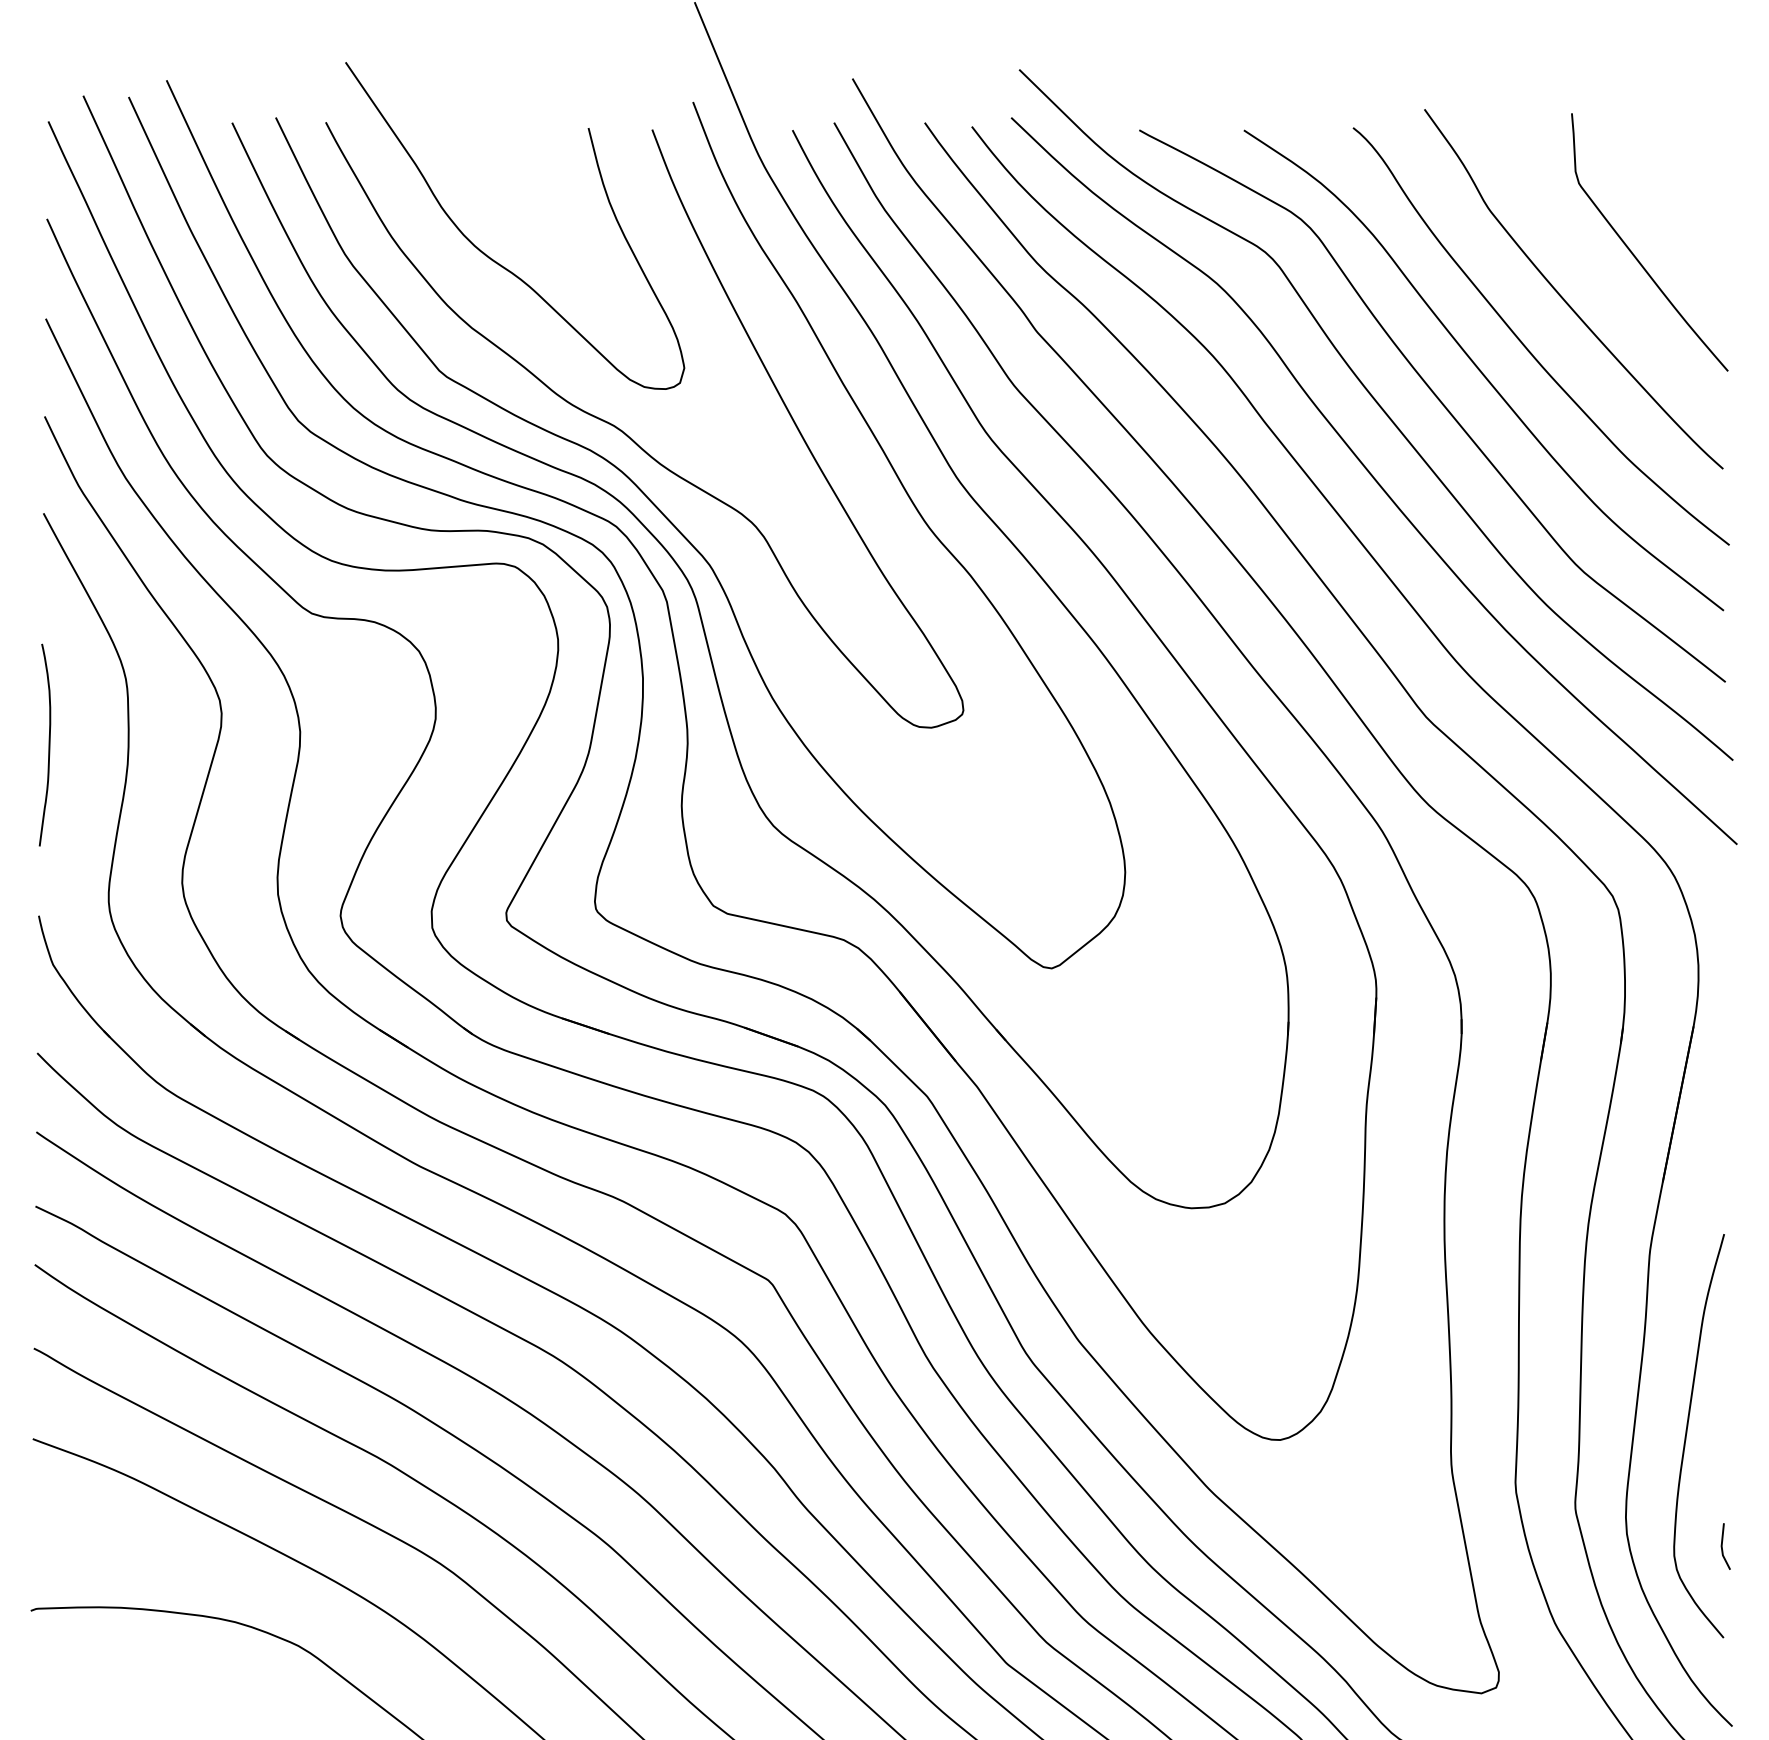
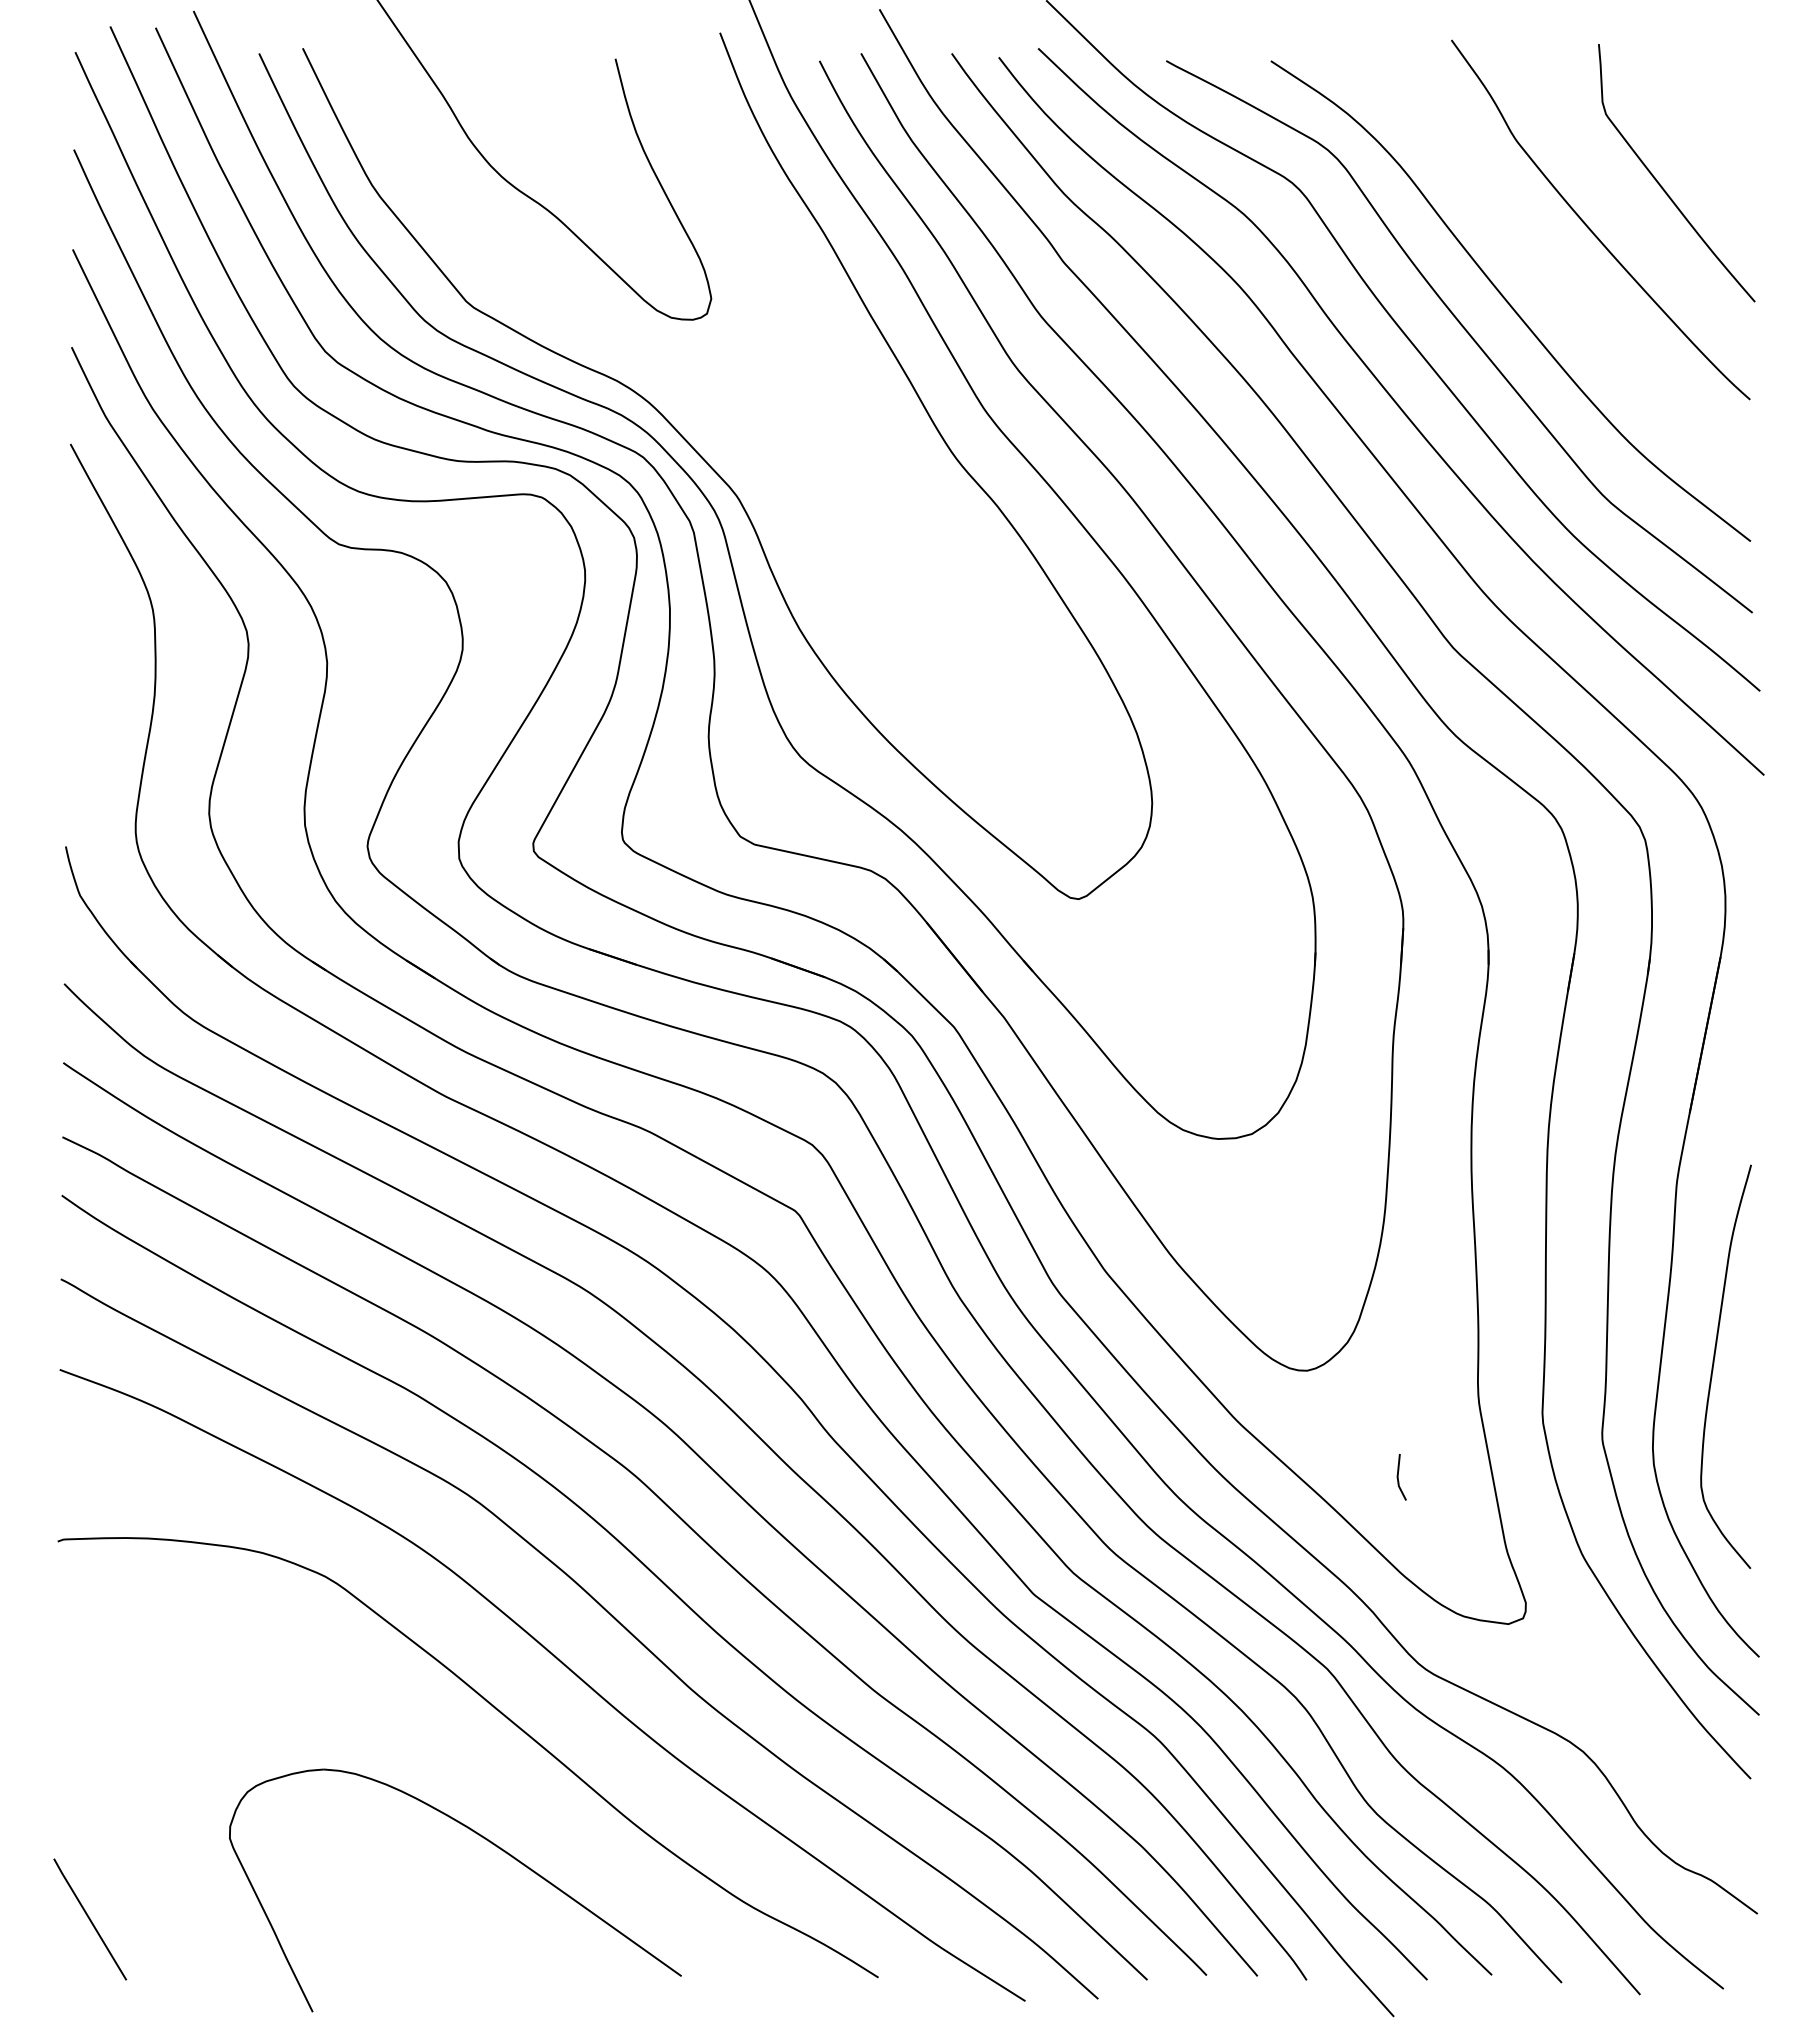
curve: (1528, 348) -> (1555, 279), removed
curve: (631, 437) -> (658, 368), removed
curve: (48, 744) -> (75, 675), removed
line: (1722, 1546) -> (1398, 1477), moved

